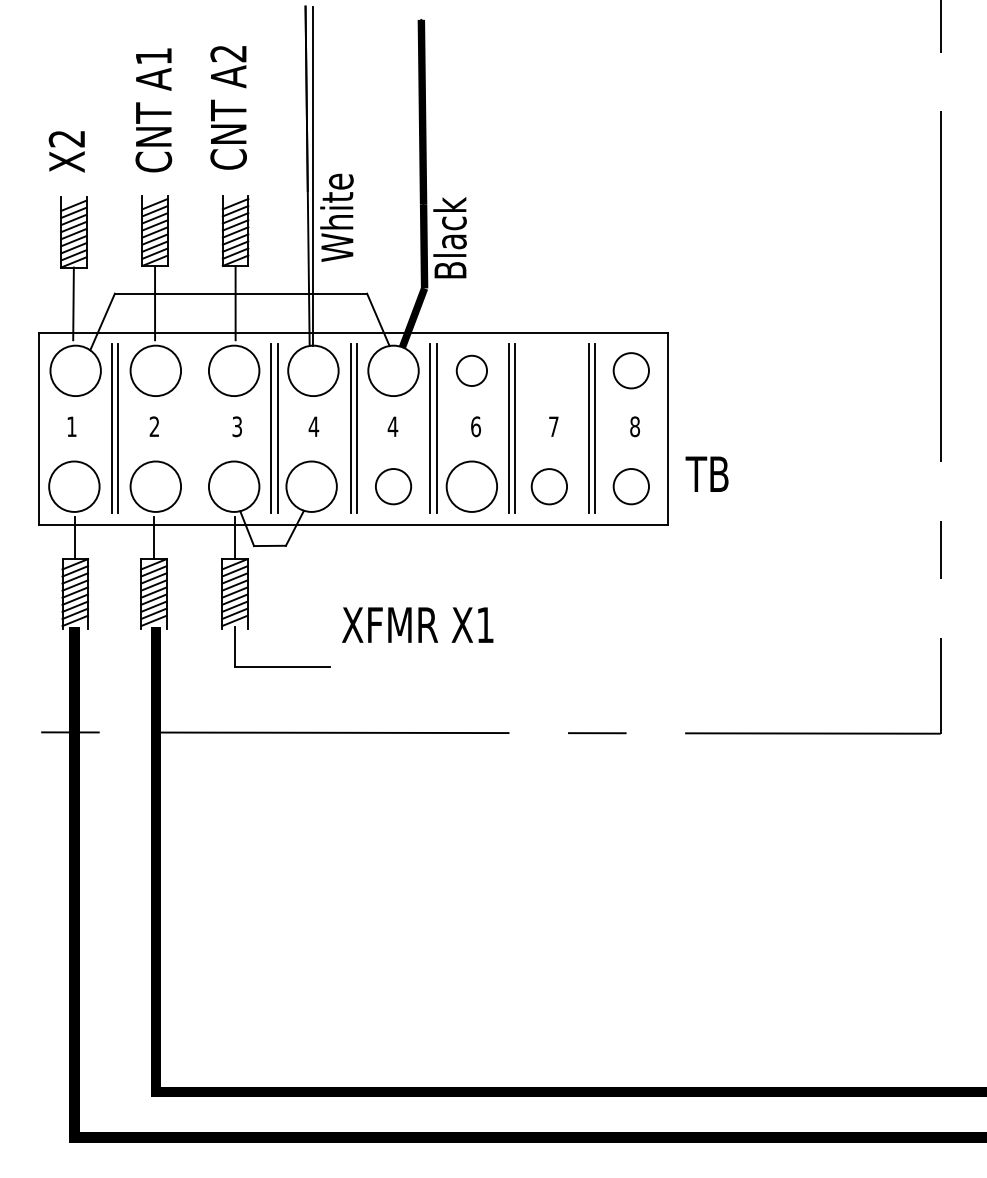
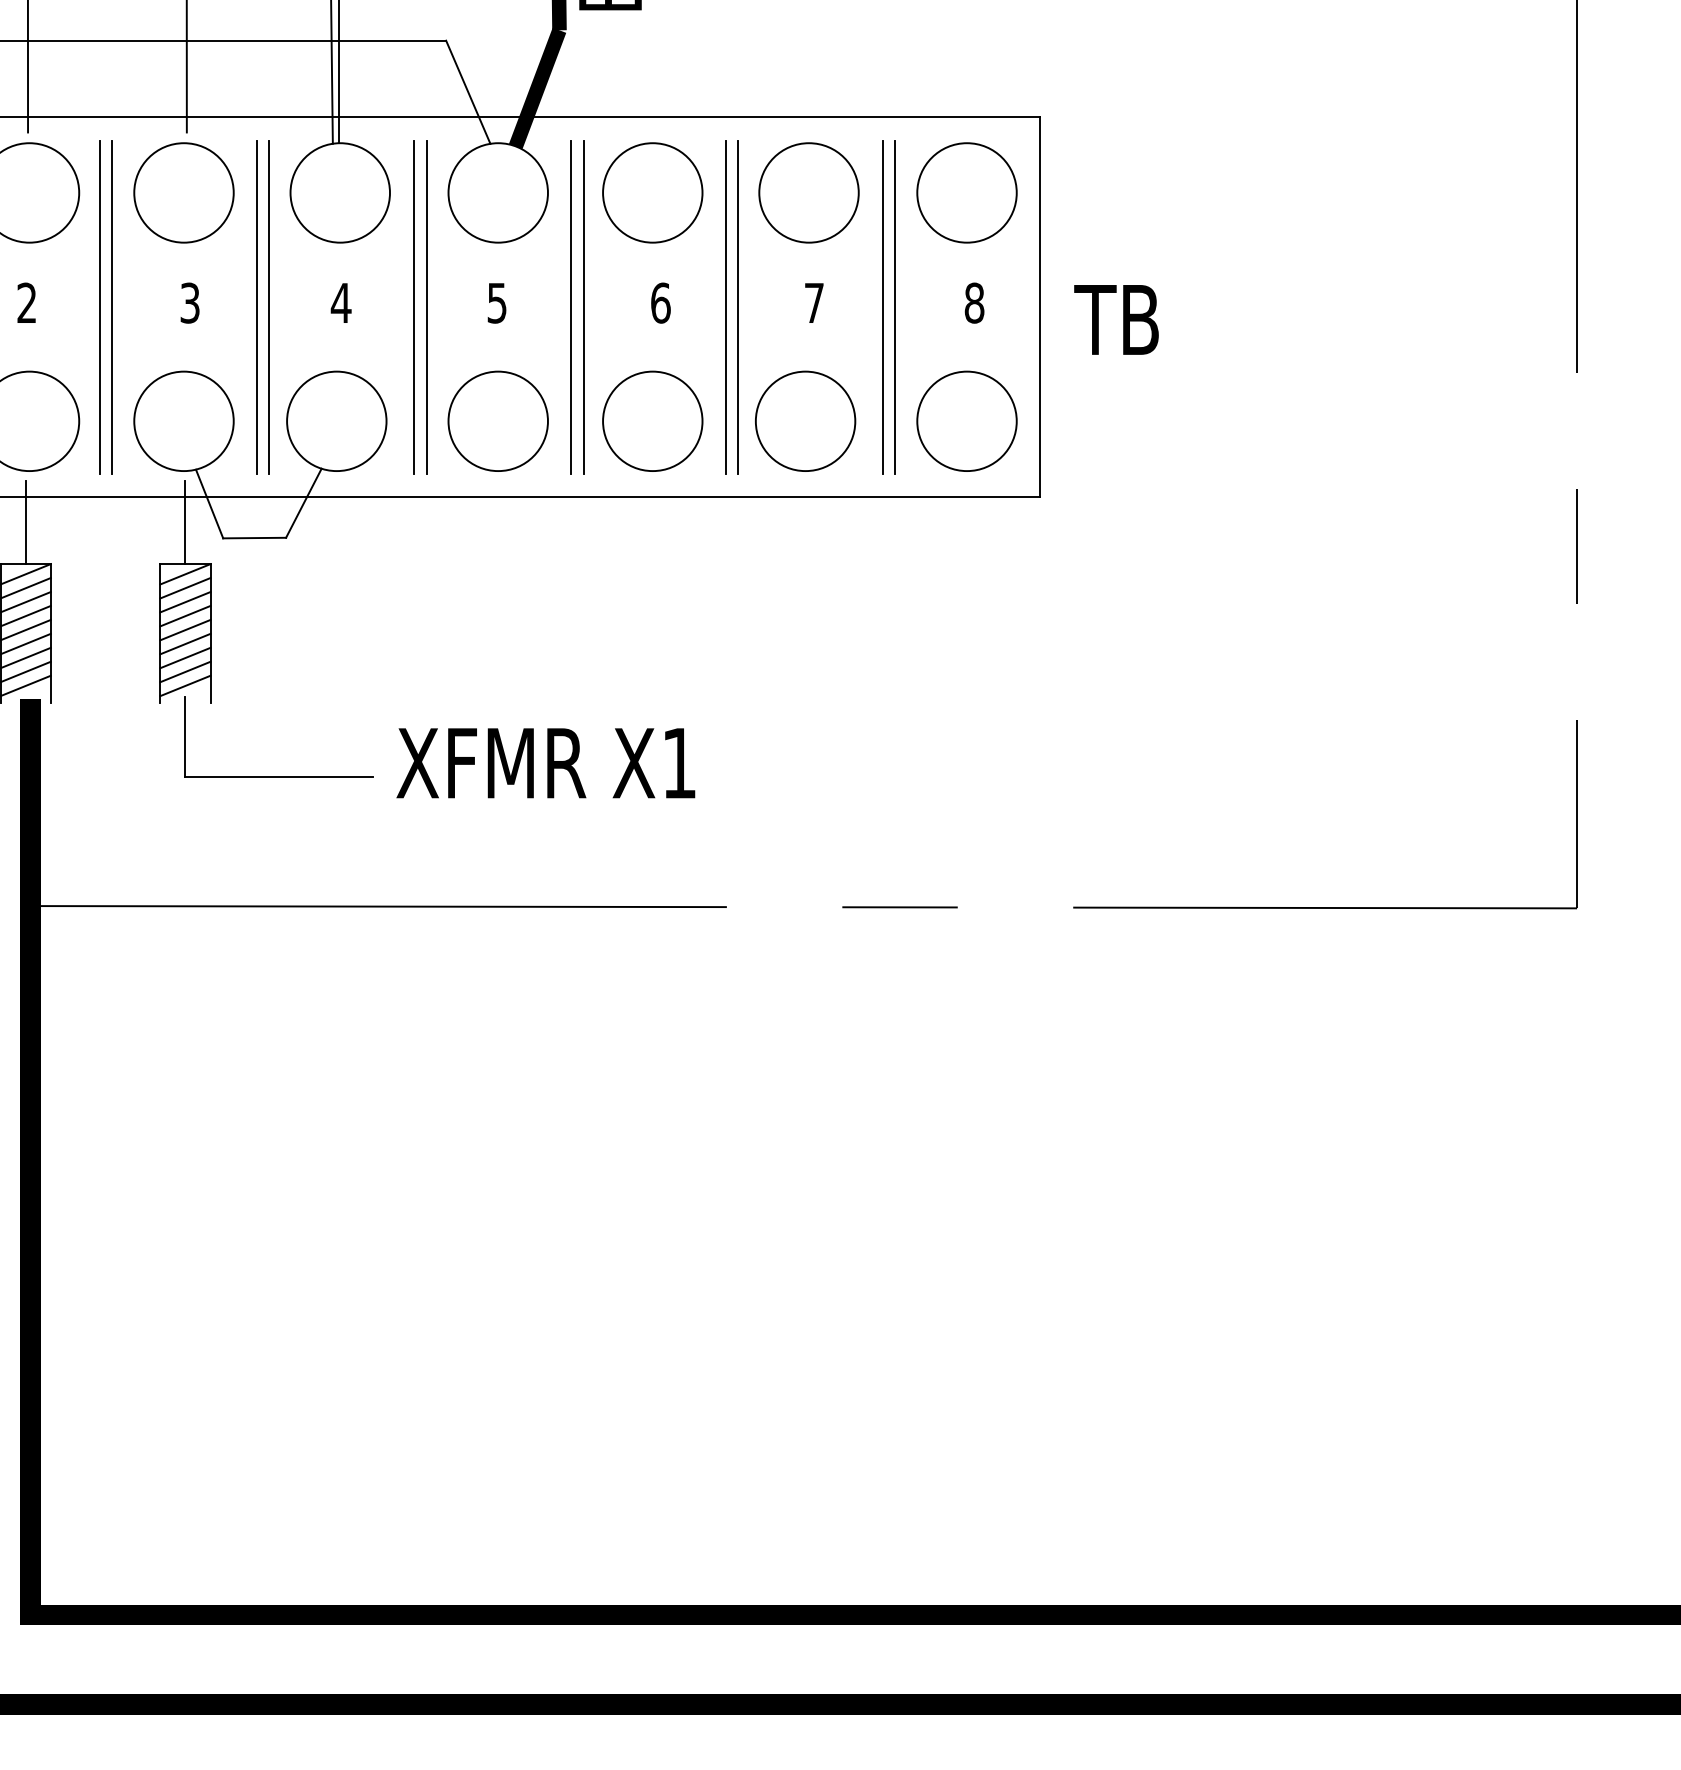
circle: (471, 370) -> (651, 192), size x1.67
circle: (551, 370) -> (809, 192), added
circle: (631, 370) -> (967, 192), size x1.43
text: (392, 426) -> (496, 302), 4 -> 5
part: (194, 428) -> (105, 306), added
text: (706, 473) -> (1115, 318), moved
circle: (393, 486) -> (498, 420), size x1.43
circle: (549, 486) -> (805, 420), size x1.43
circle: (631, 486) -> (967, 420), size x1.43
text: (417, 624) -> (545, 762), moved

